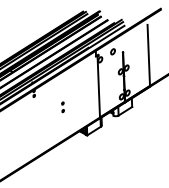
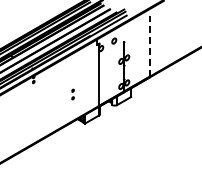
line: (148, 55) -> (149, 46), solid -> dashed
part: (62, 107) -> (72, 94), moved

